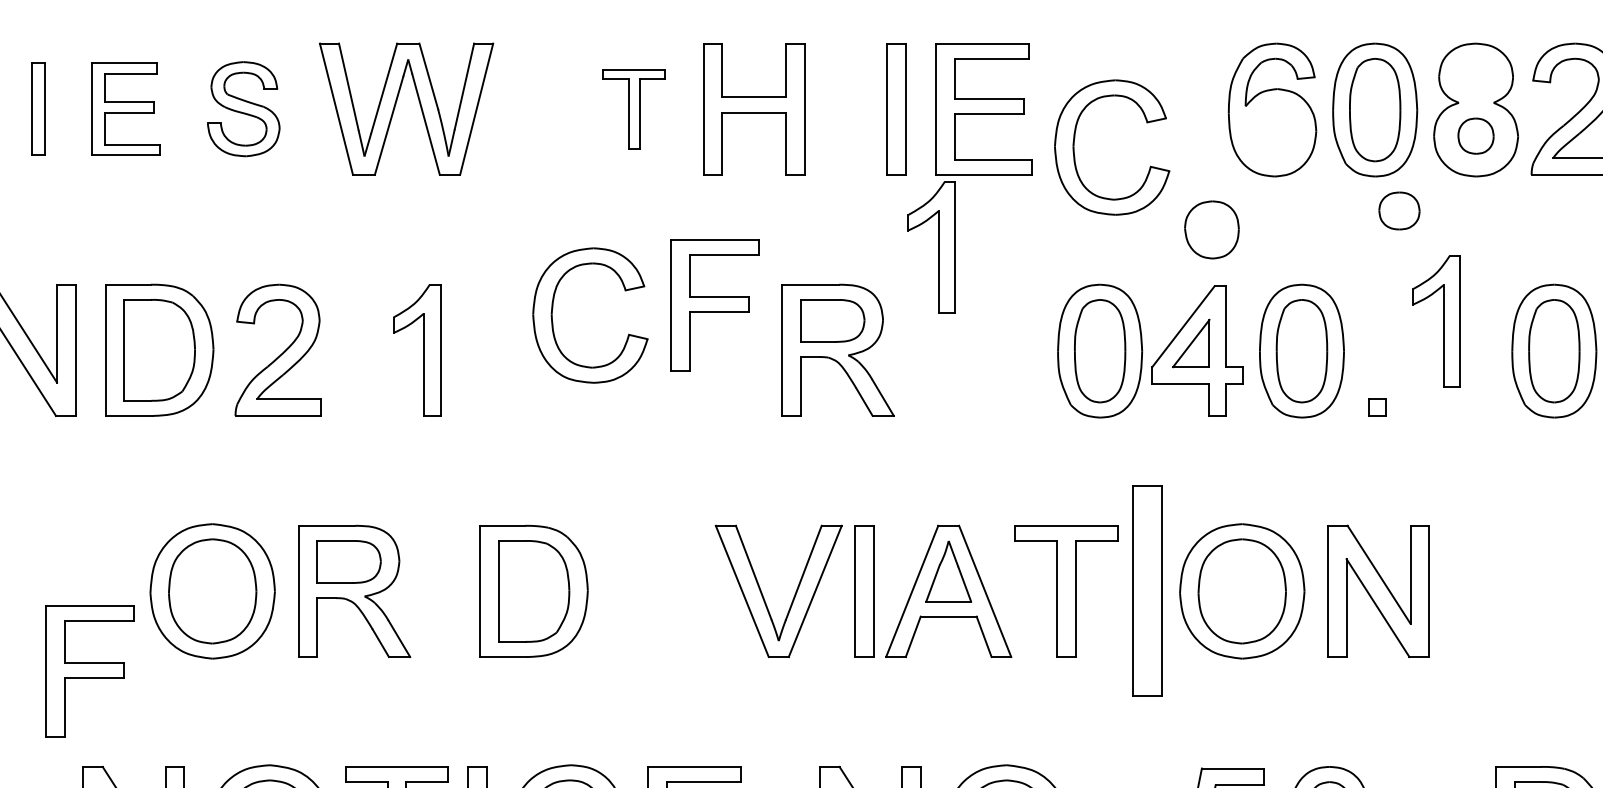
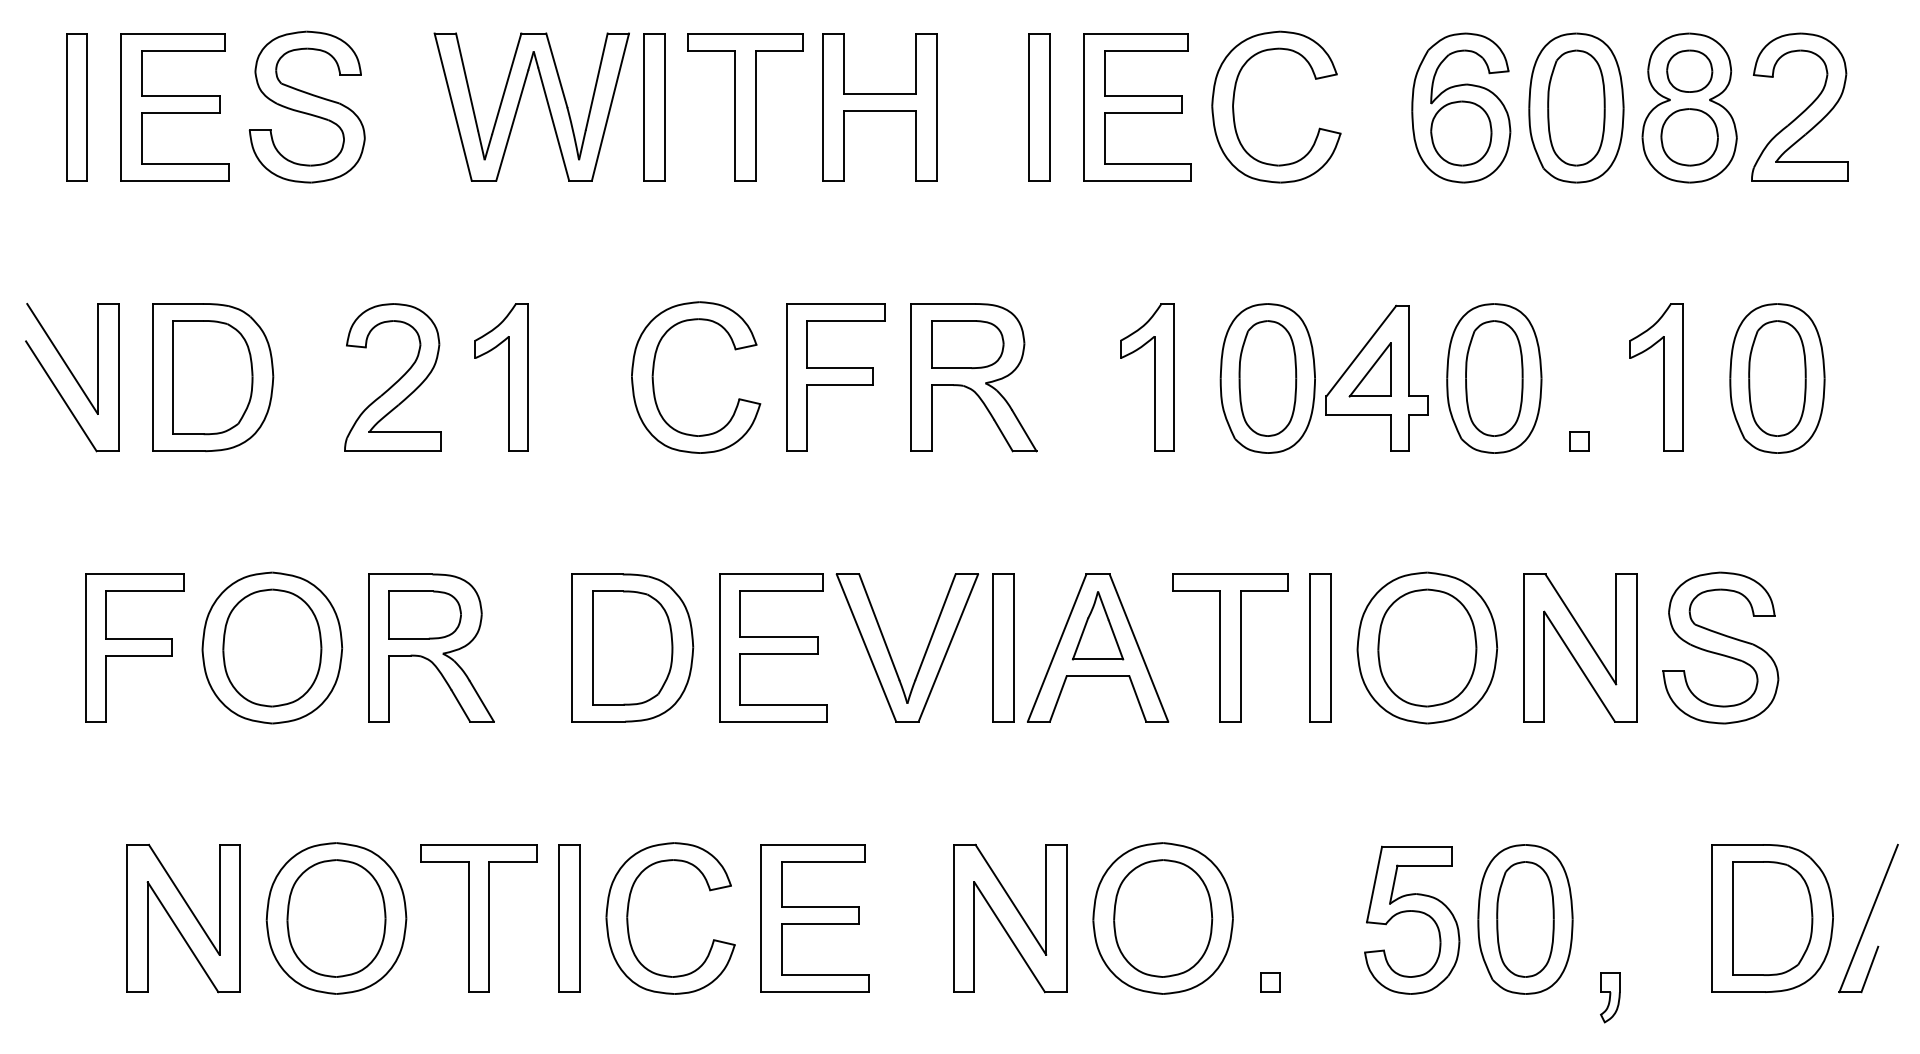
part: (395, 107) -> (519, 105), moved
part: (243, 108) -> (306, 106), size x1.43
part: (38, 109) -> (76, 107), size x1.43
part: (125, 109) -> (174, 107), size x1.43
part: (553, 109) -> (654, 107), added
part: (634, 109) -> (745, 107), size x1.67
part: (1475, 136) -> (1689, 137), size x1.43
part: (1074, 144) -> (1234, 103), moved
part: (1399, 210) -> (1689, 70), moved
part: (1212, 229) -> (1461, 133), moved
part: (938, 247) -> (1154, 377), moved
part: (714, 305) -> (835, 377), moved
part: (553, 308) -> (654, 369), moved
part: (1442, 321) -> (1663, 377), moved
part: (277, 350) -> (392, 377), moved
part: (659, 590) -> (773, 647), added
part: (1147, 590) -> (1320, 647), size x0.62
part: (1503, 590) -> (1720, 647), added
part: (89, 671) -> (134, 647), moved

